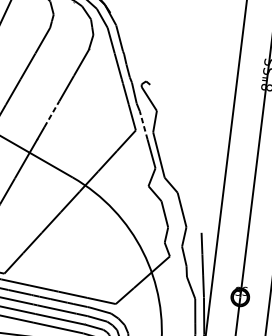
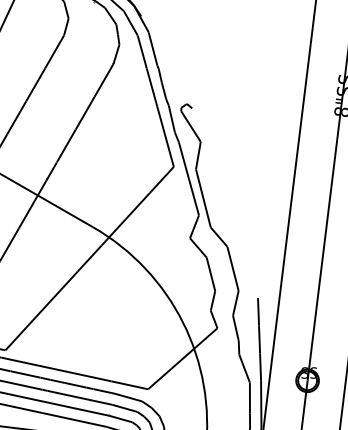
line: (52, 114) -> (66, 146), dashed -> solid
line: (143, 125) -> (183, 160), dashed -> solid

